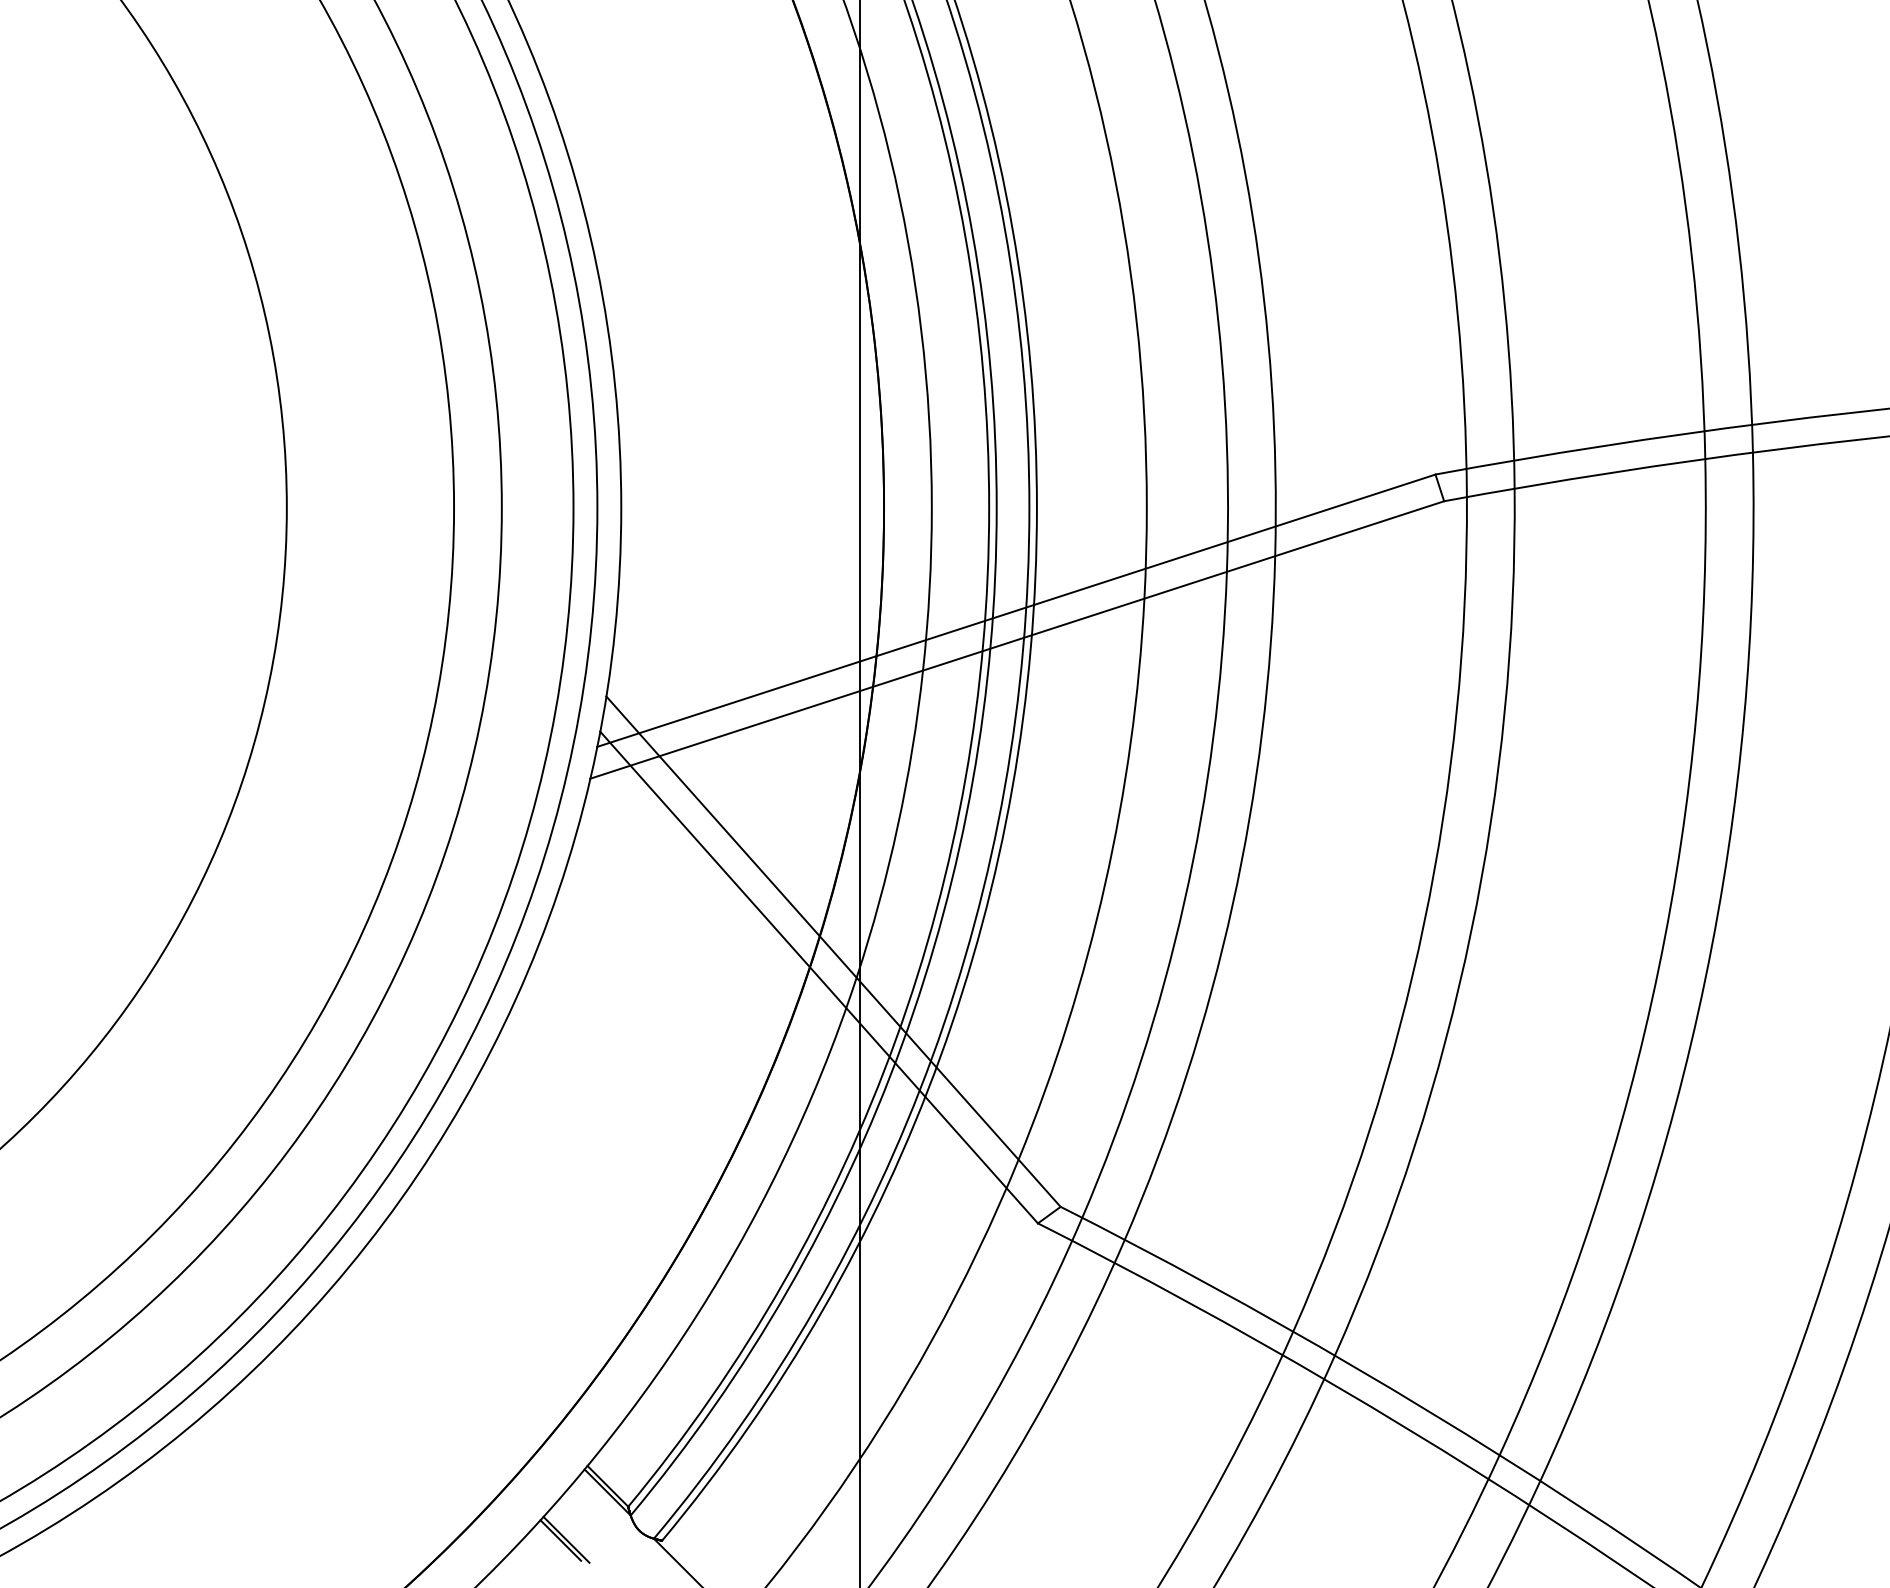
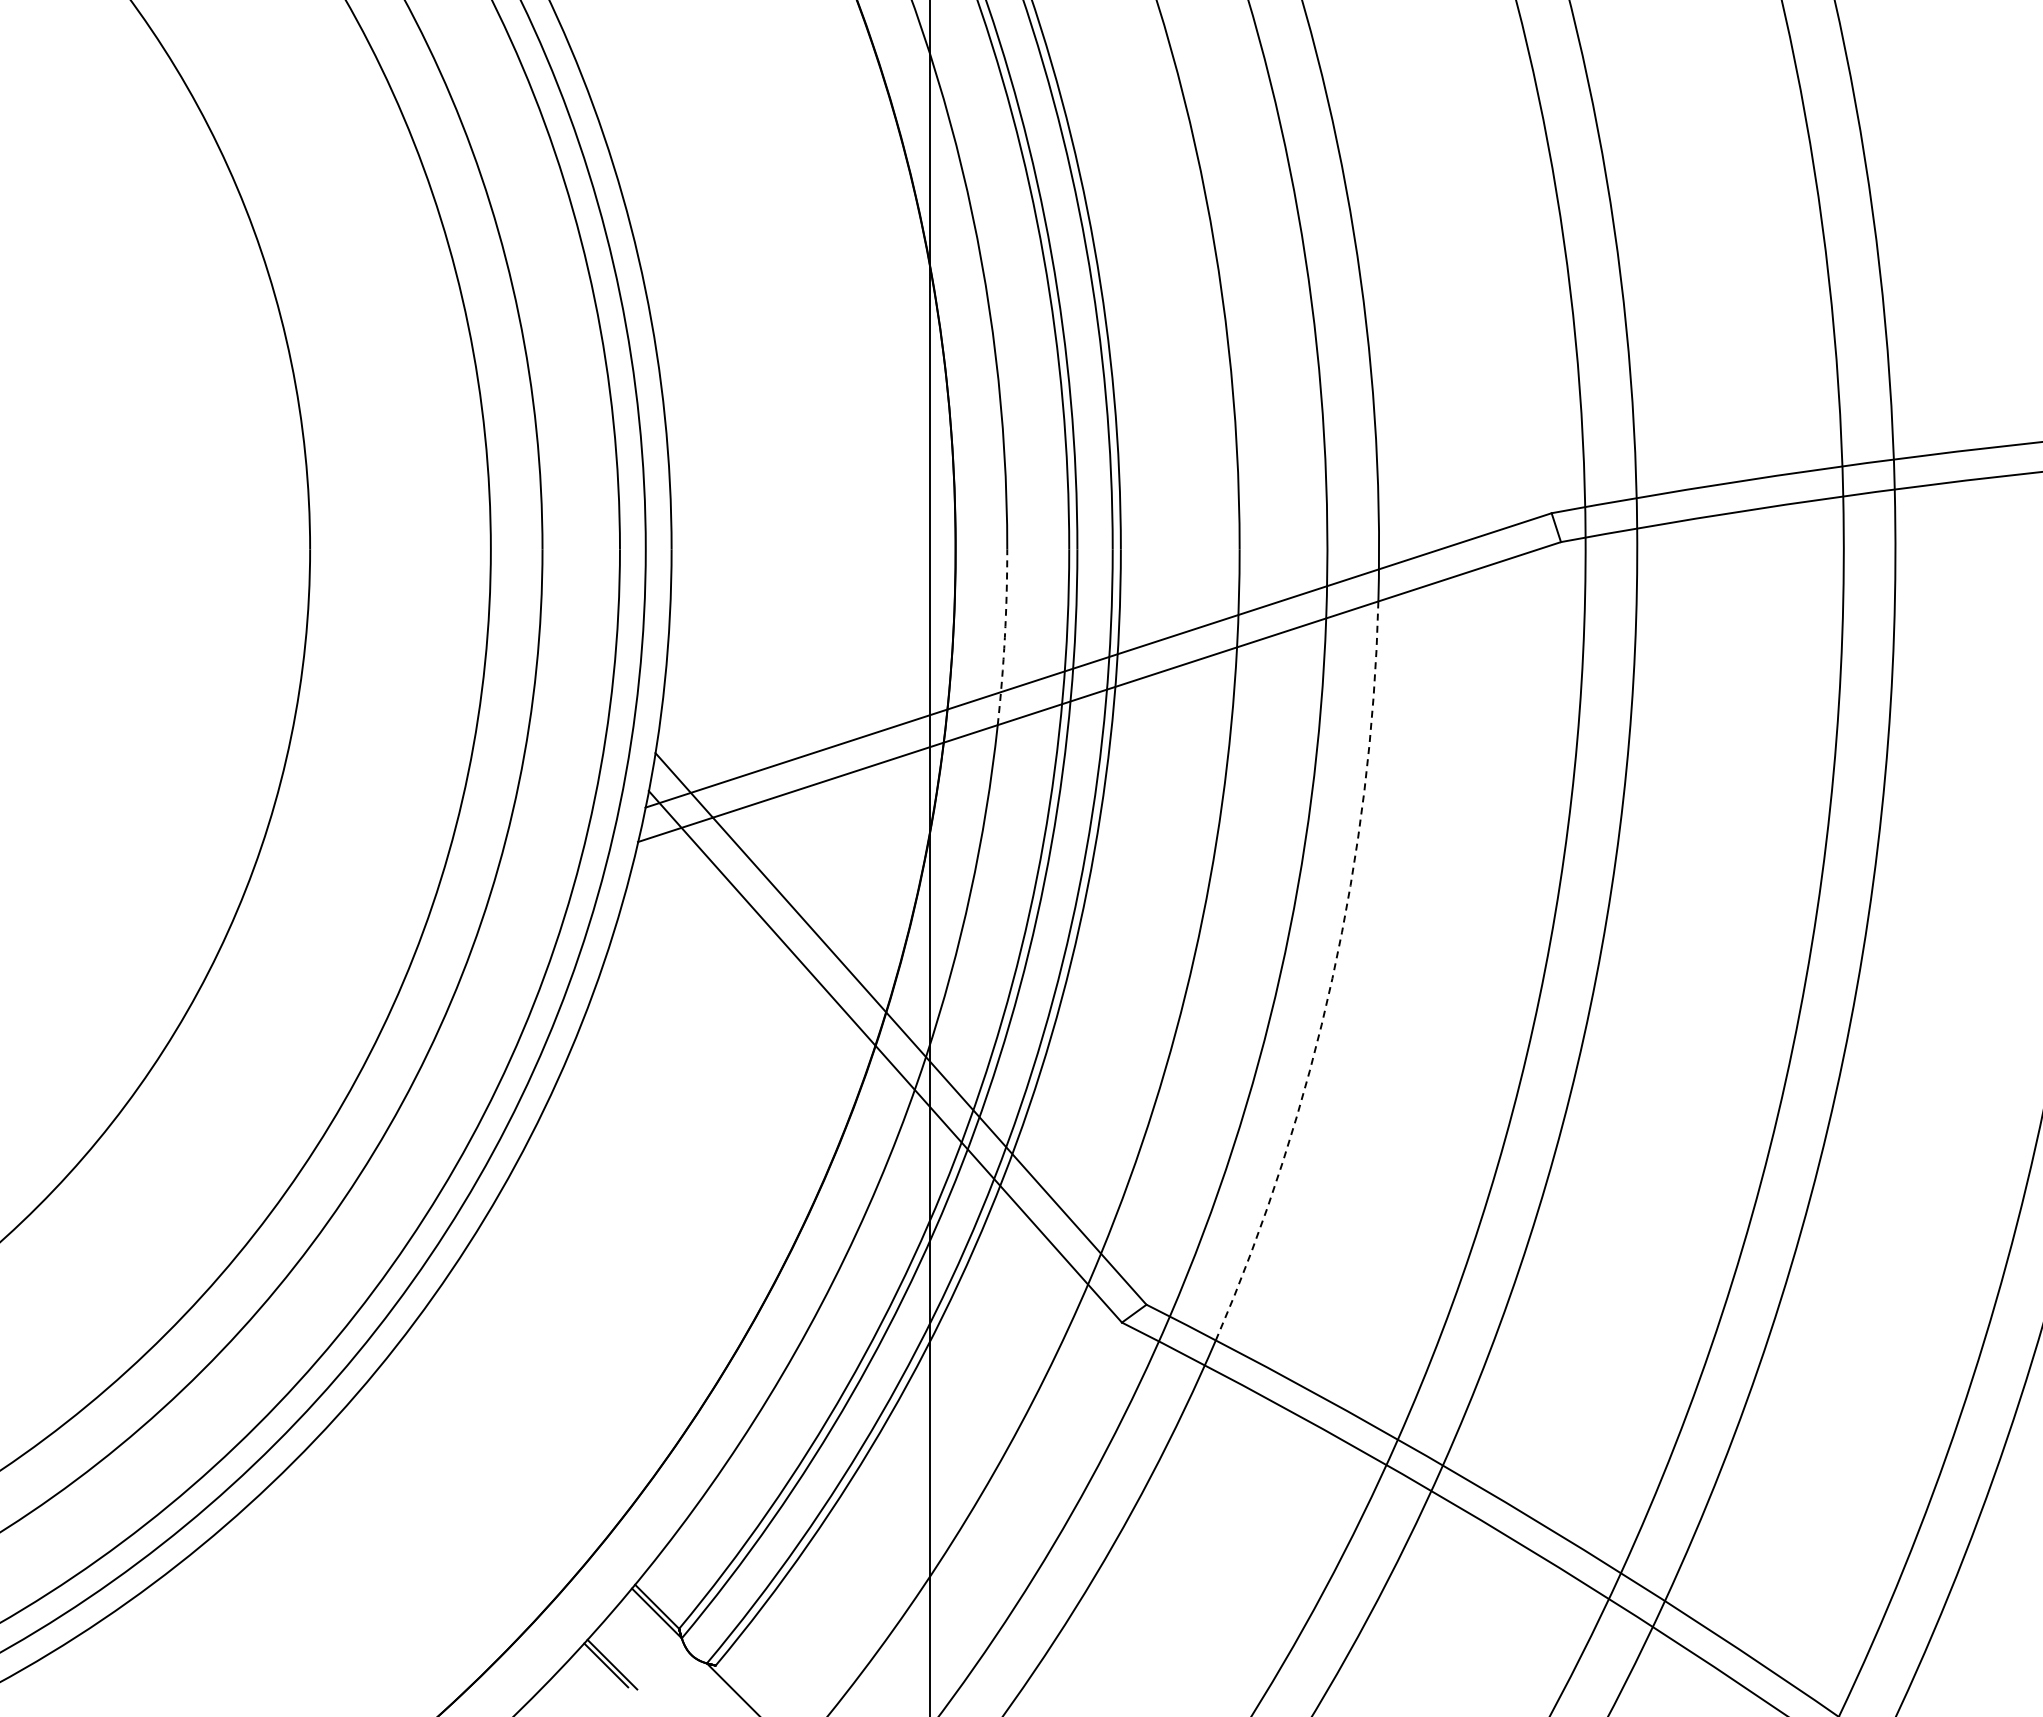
arc: (929, 589) -> (1004, 637), solid -> dashed
arc: (1232, 905) -> (1332, 978), solid -> dashed

